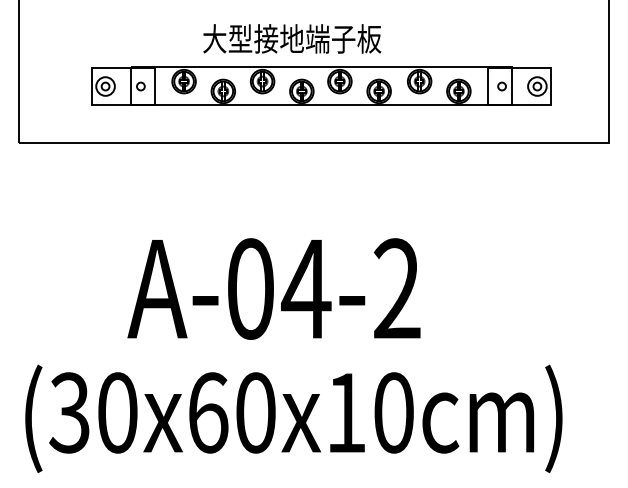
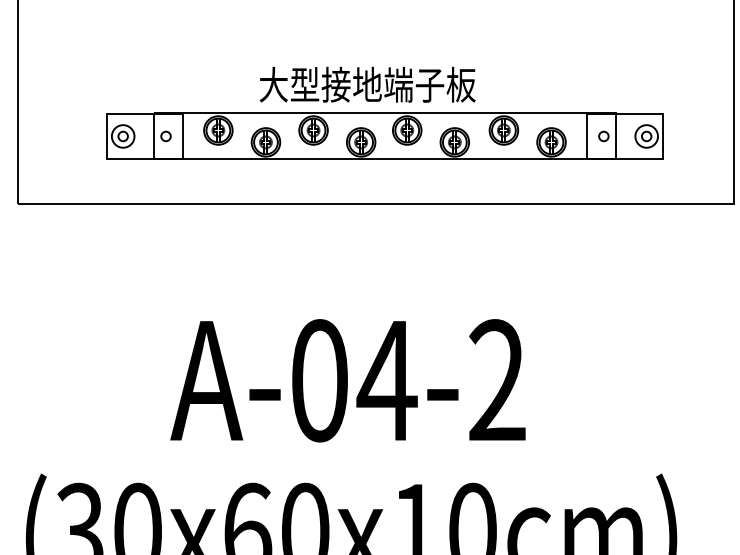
text: (292, 38) -> (367, 84), moved
text: (273, 288) -> (347, 380), moved

